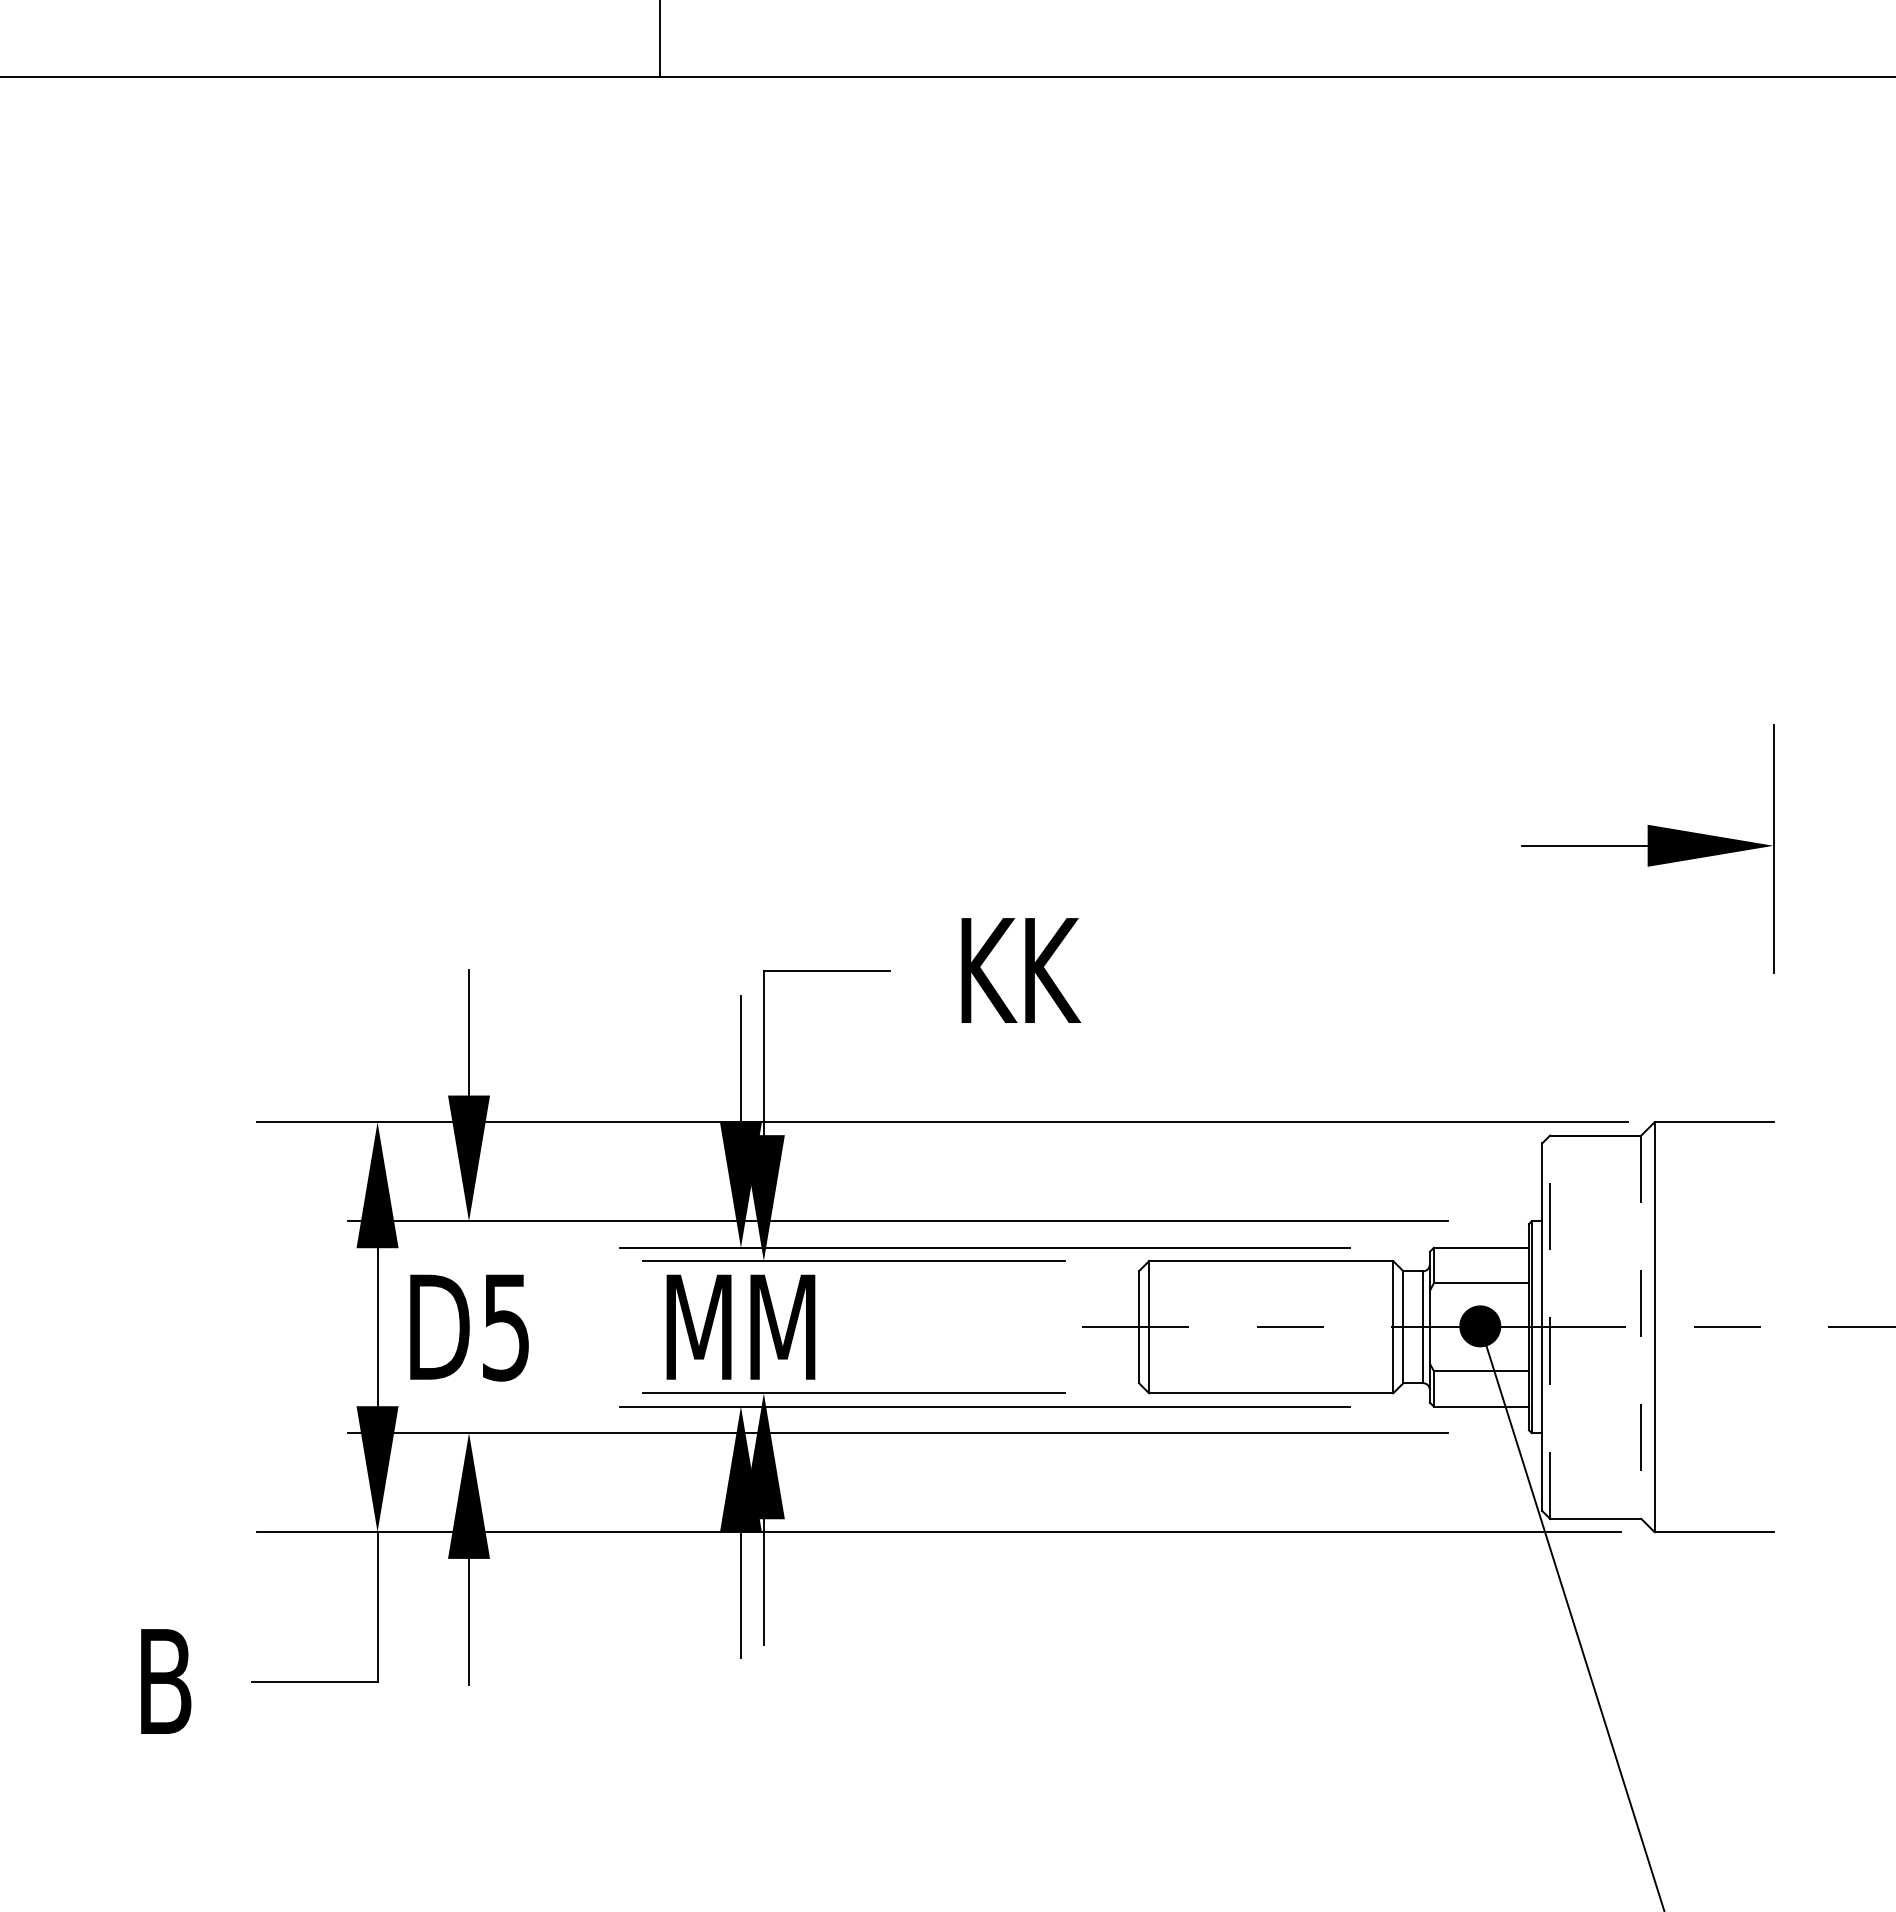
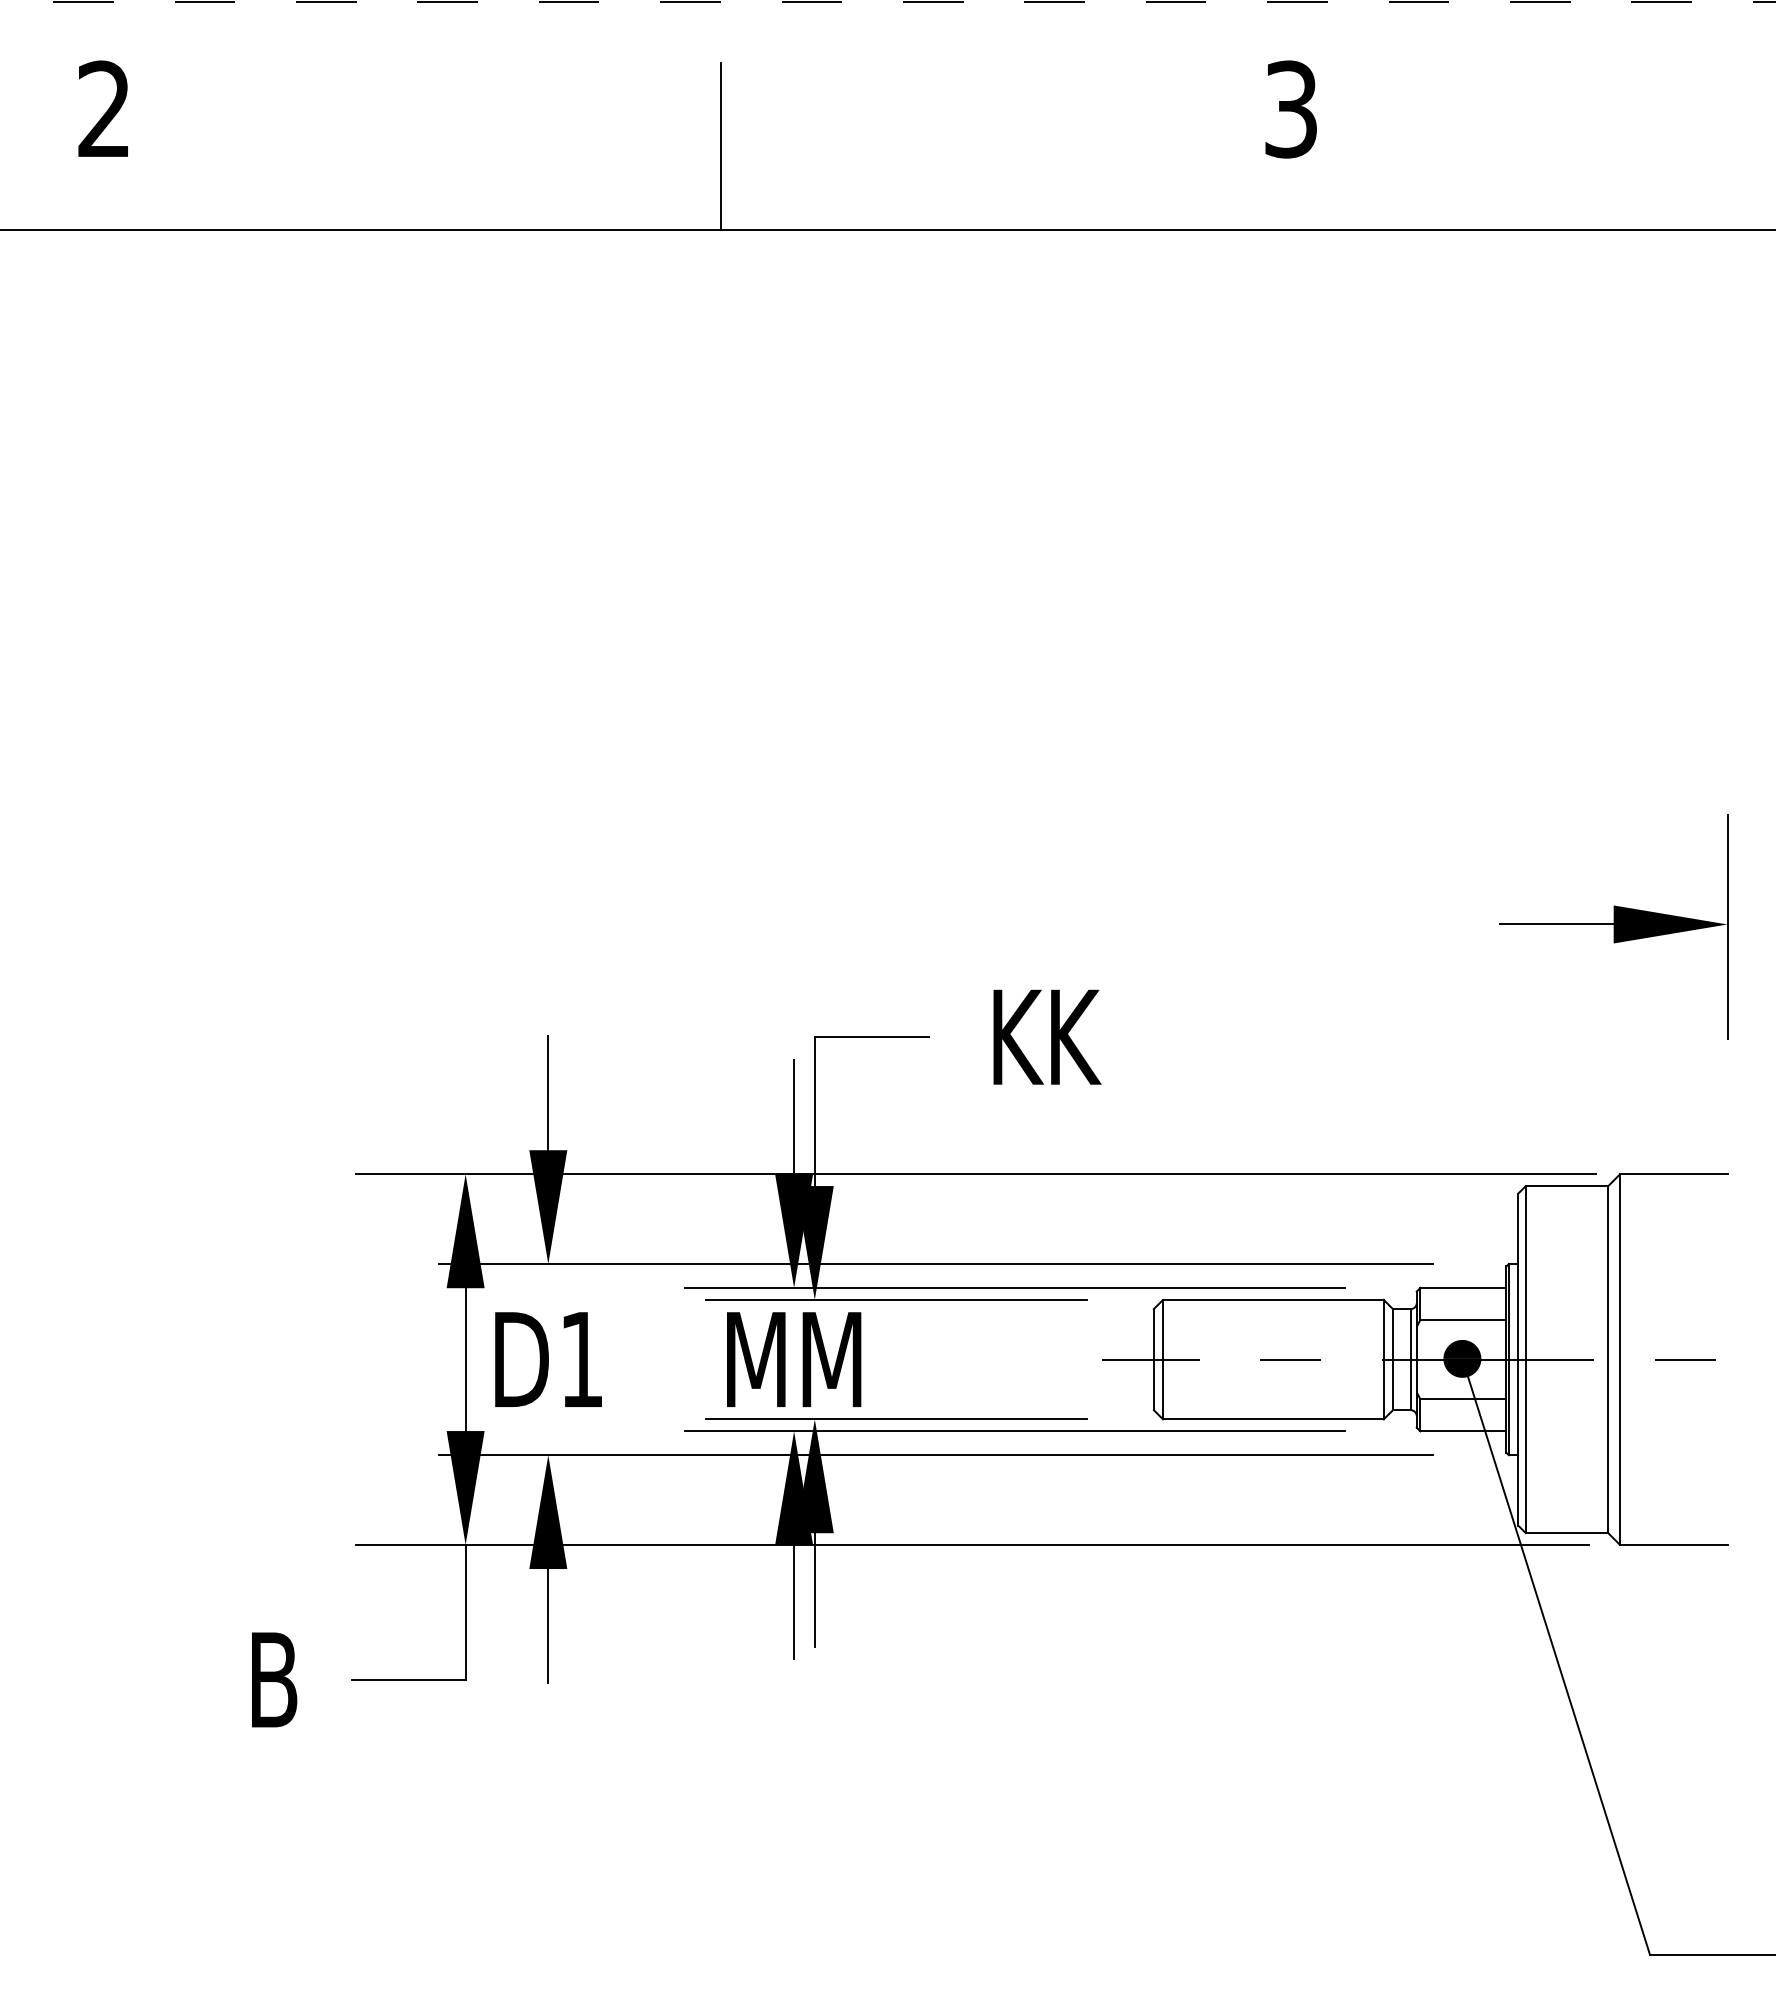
line: (1550, 1327) -> (1525, 1359), dashed -> solid
text: (505, 1328) -> (581, 1360), D5 -> D1
line: (1641, 1328) -> (1608, 1360), dashed -> solid

